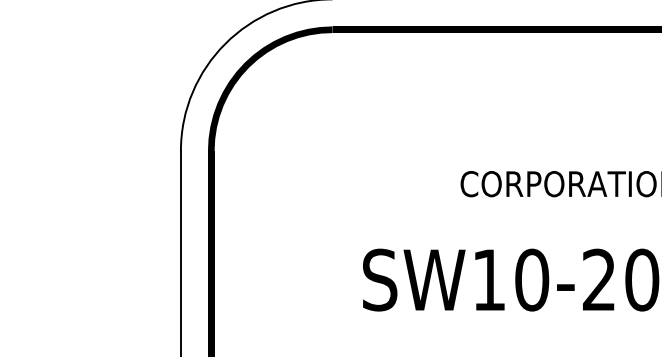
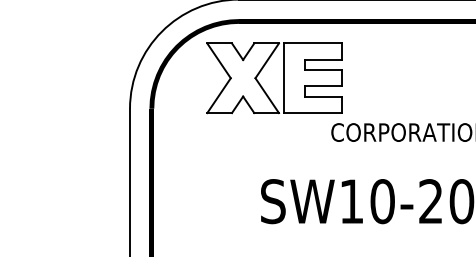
part: (394, 109) -> (283, 78), added

